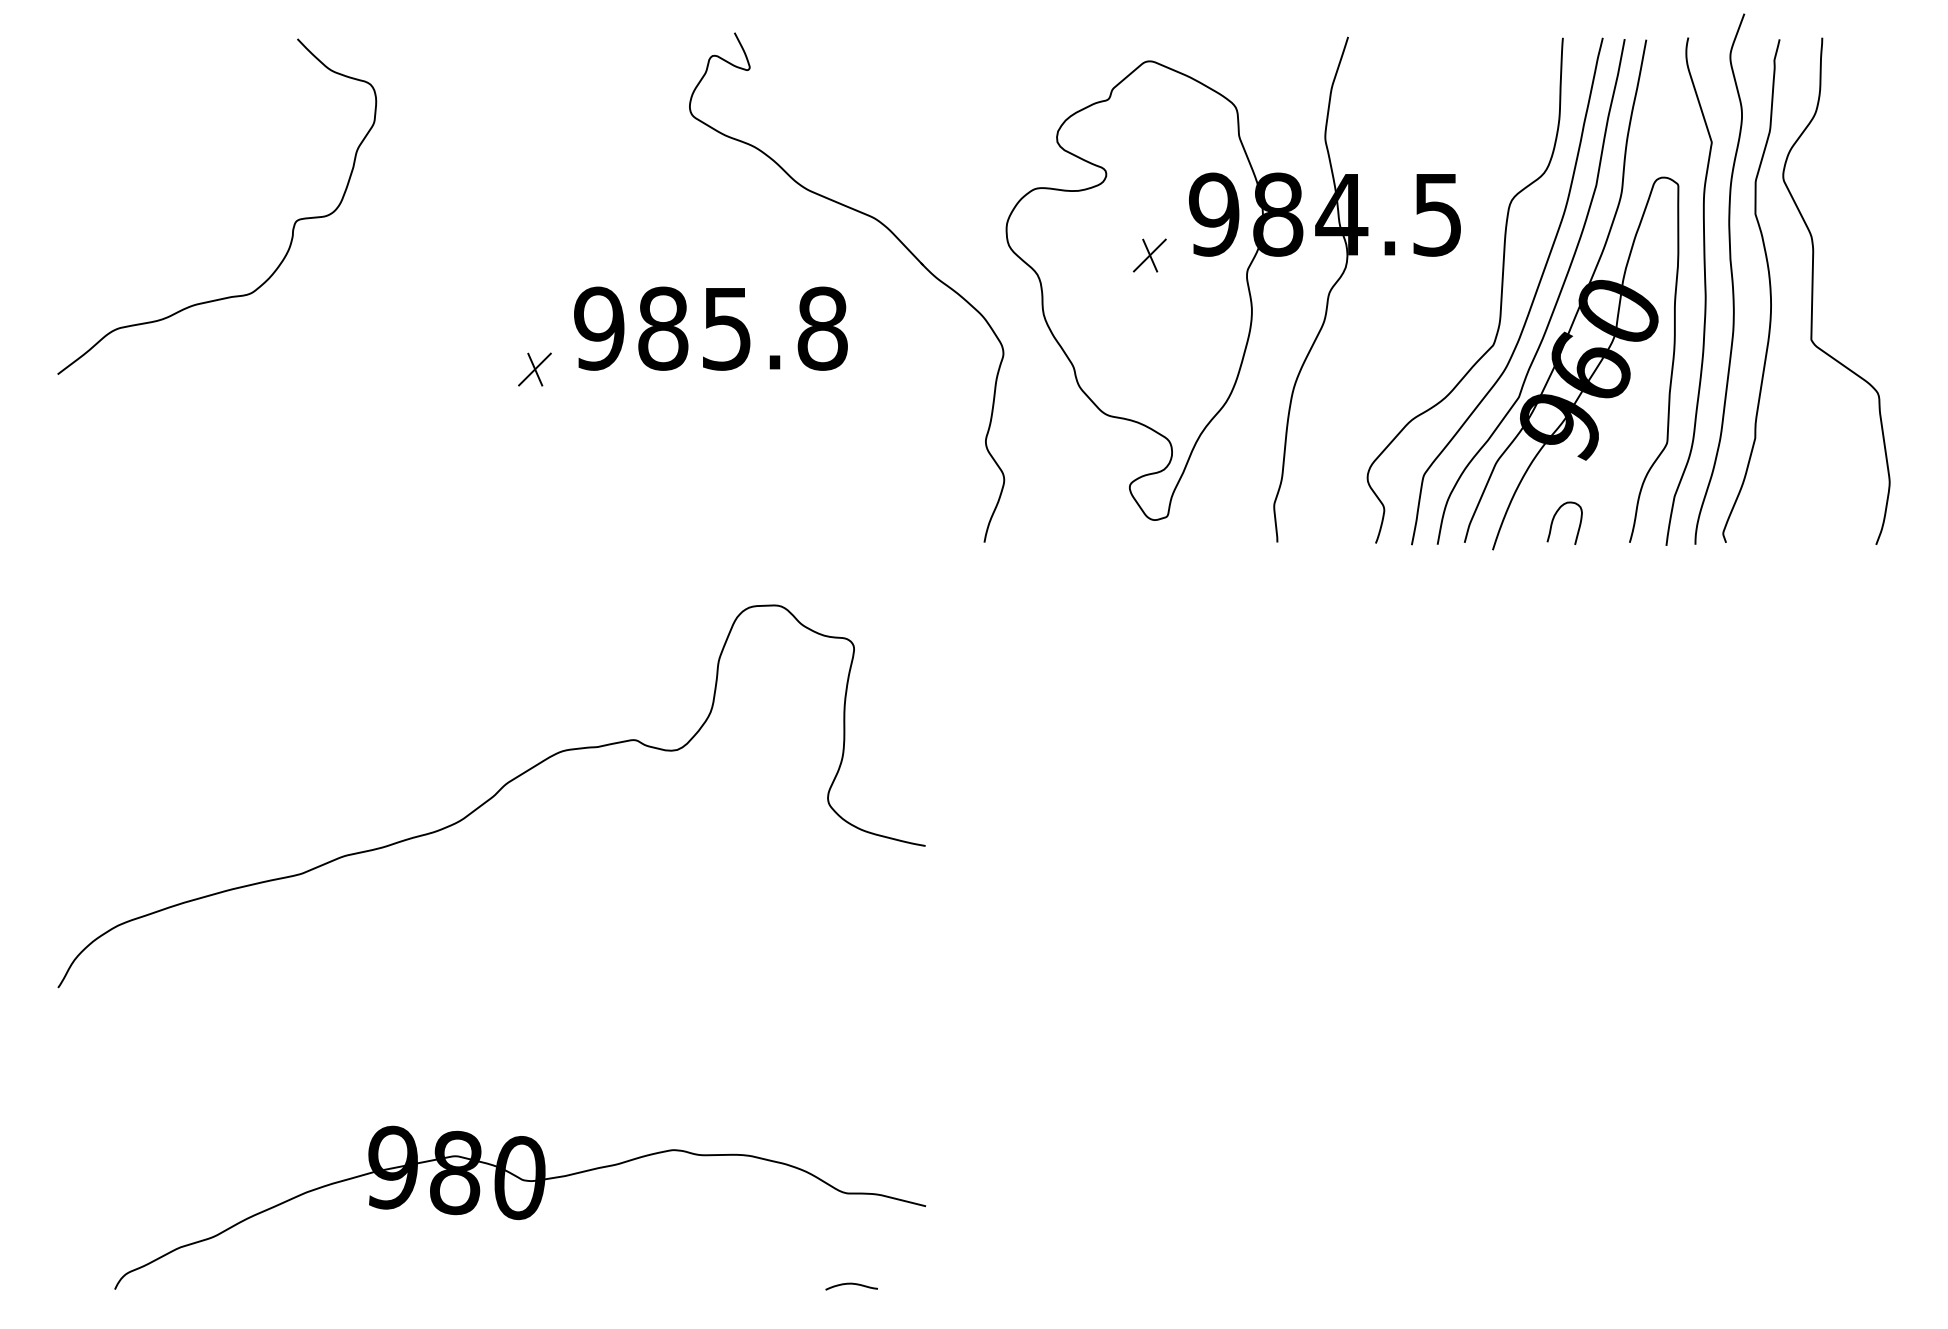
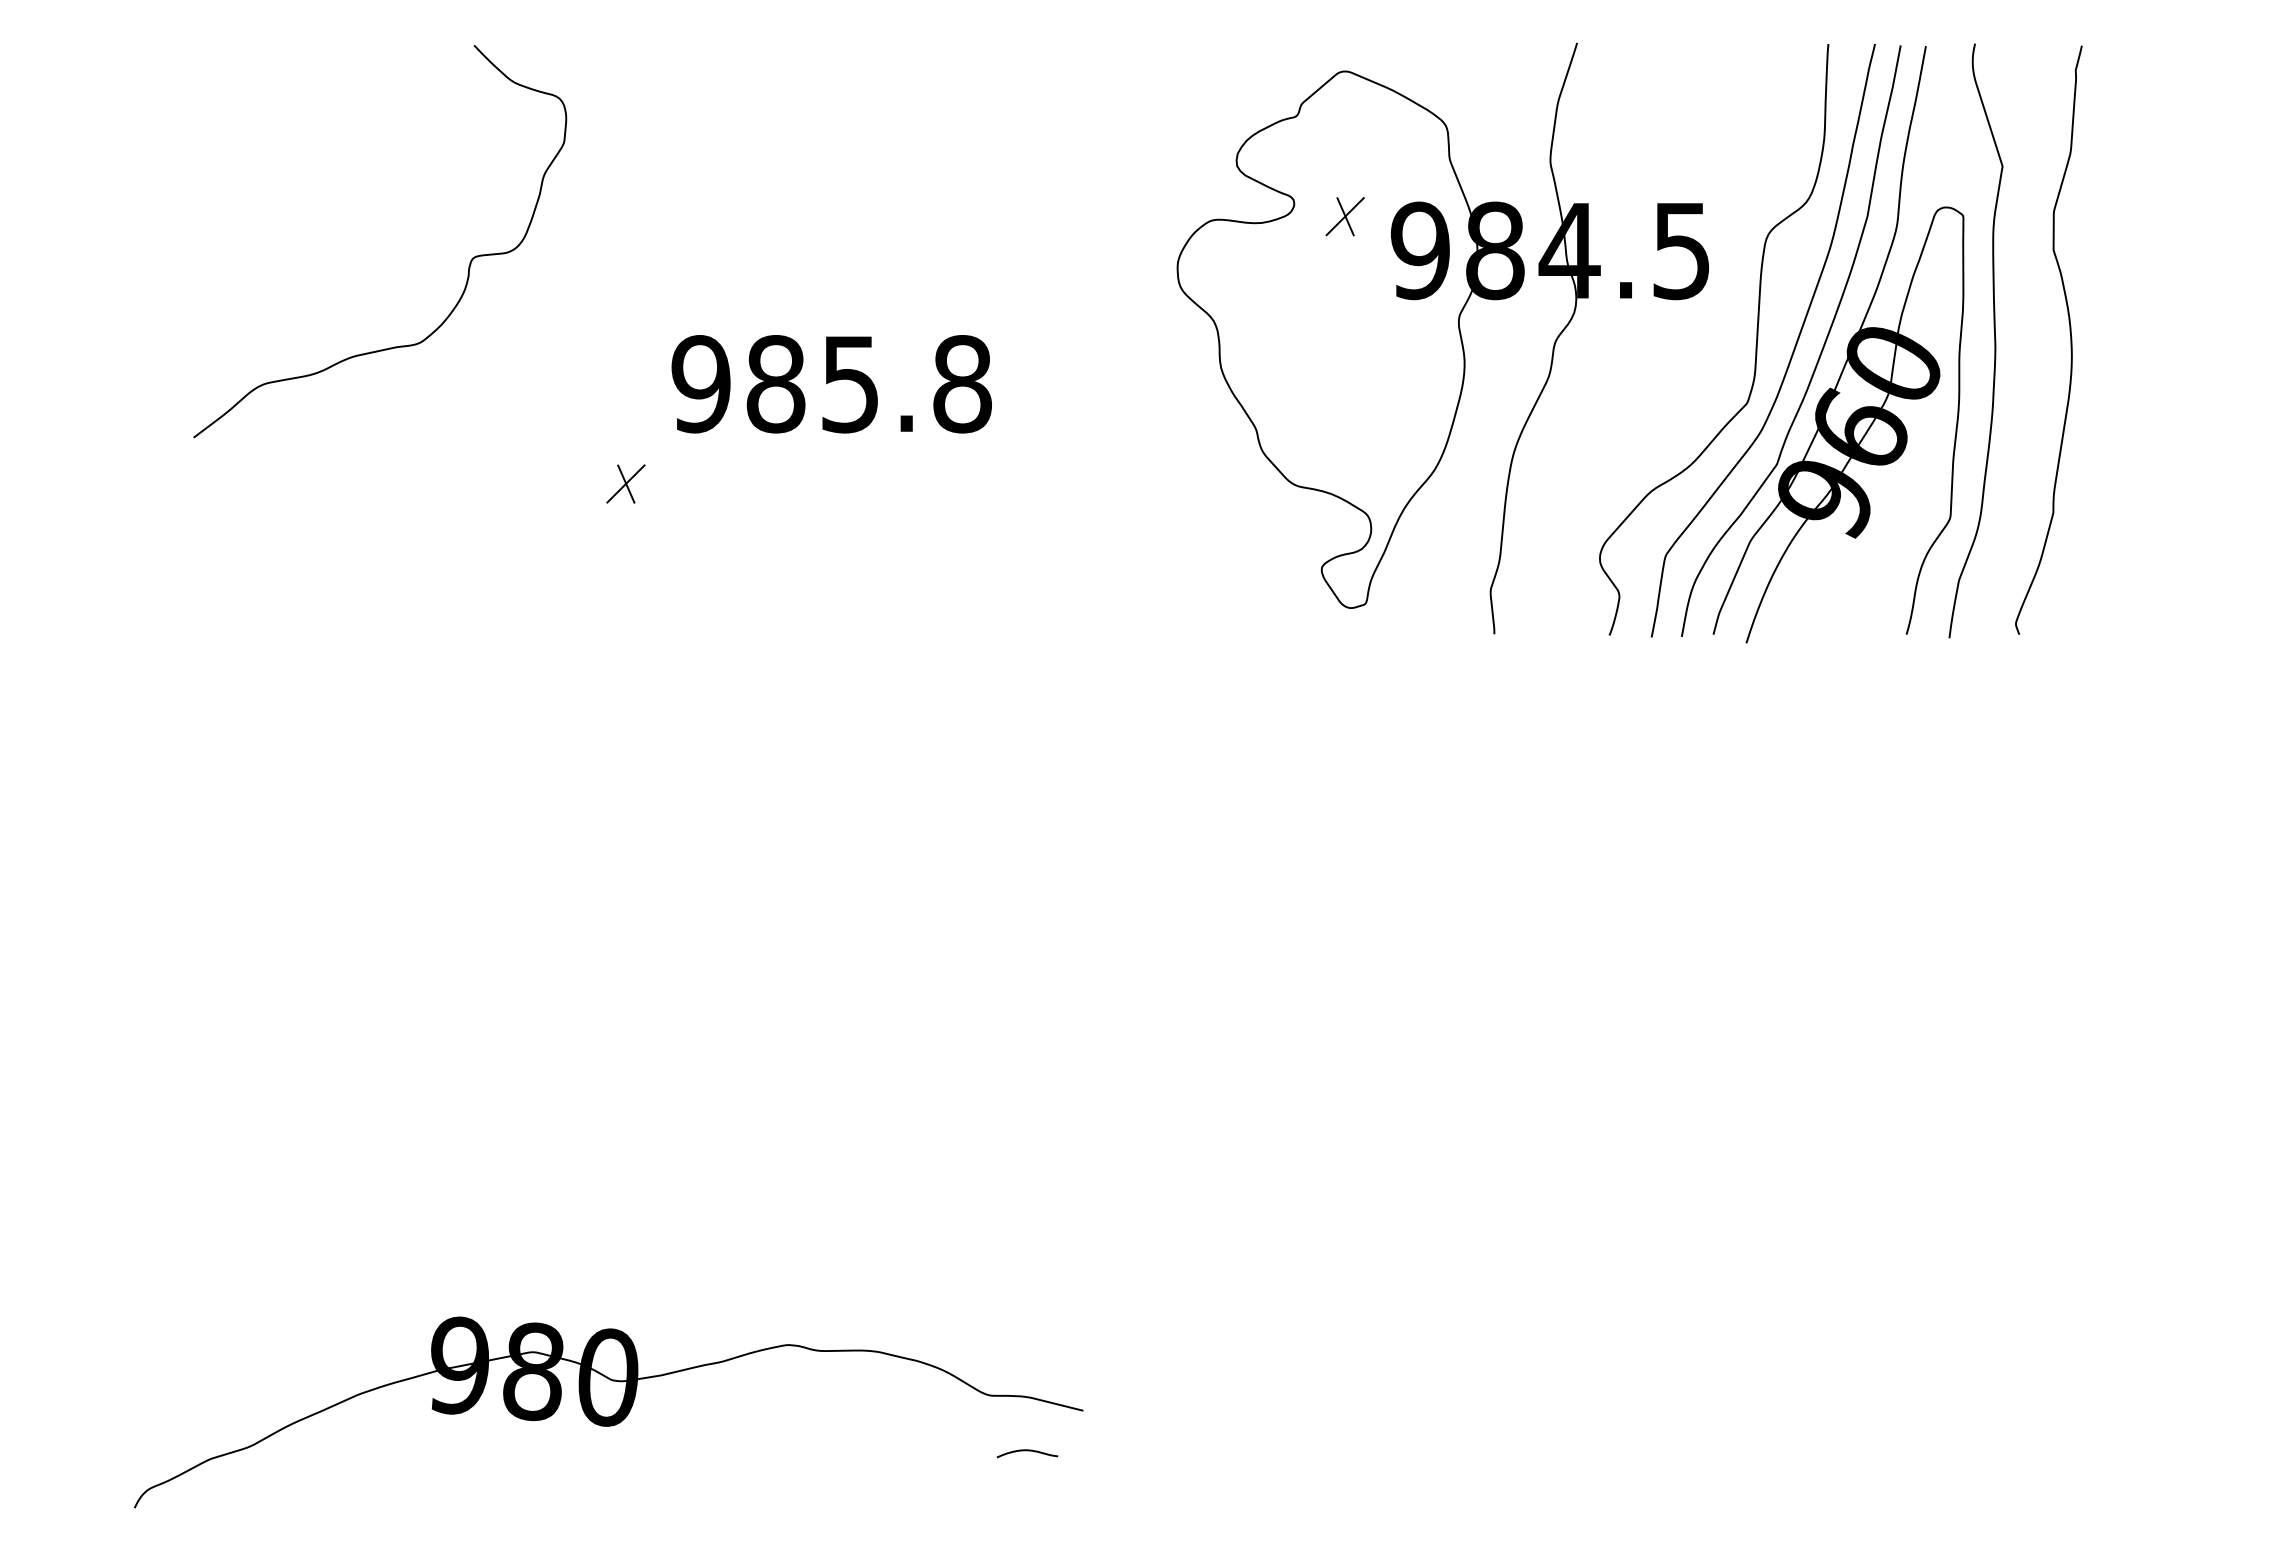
curve: (293, 224) -> (469, 262), moved
part: (895, 237) -> (1047, 277), removed
part: (1149, 255) -> (1344, 216), moved
curve: (1731, 278) -> (2025, 325), removed
curve: (1813, 291) -> (2121, 340), removed
part: (534, 369) -> (625, 483), moved
curve: (1554, 518) -> (1818, 606), removed
curve: (491, 796) -> (575, 931), removed
curve: (851, 1284) -> (1027, 1451), moved

